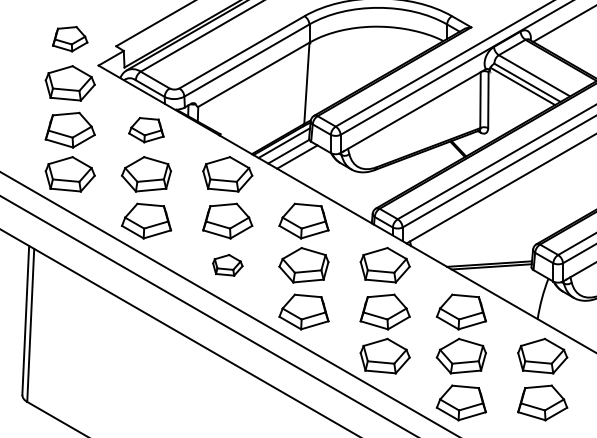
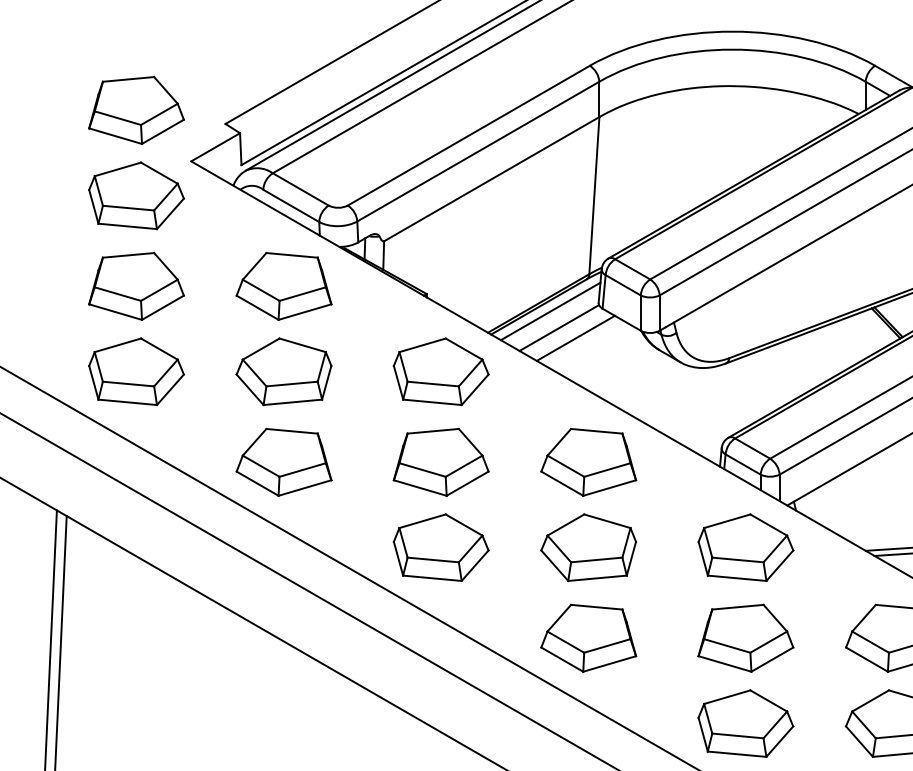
part: (69, 38) -> (134, 108), size x1.43
part: (145, 129) -> (282, 285), size x1.43
part: (227, 265) -> (440, 548), size x1.67

